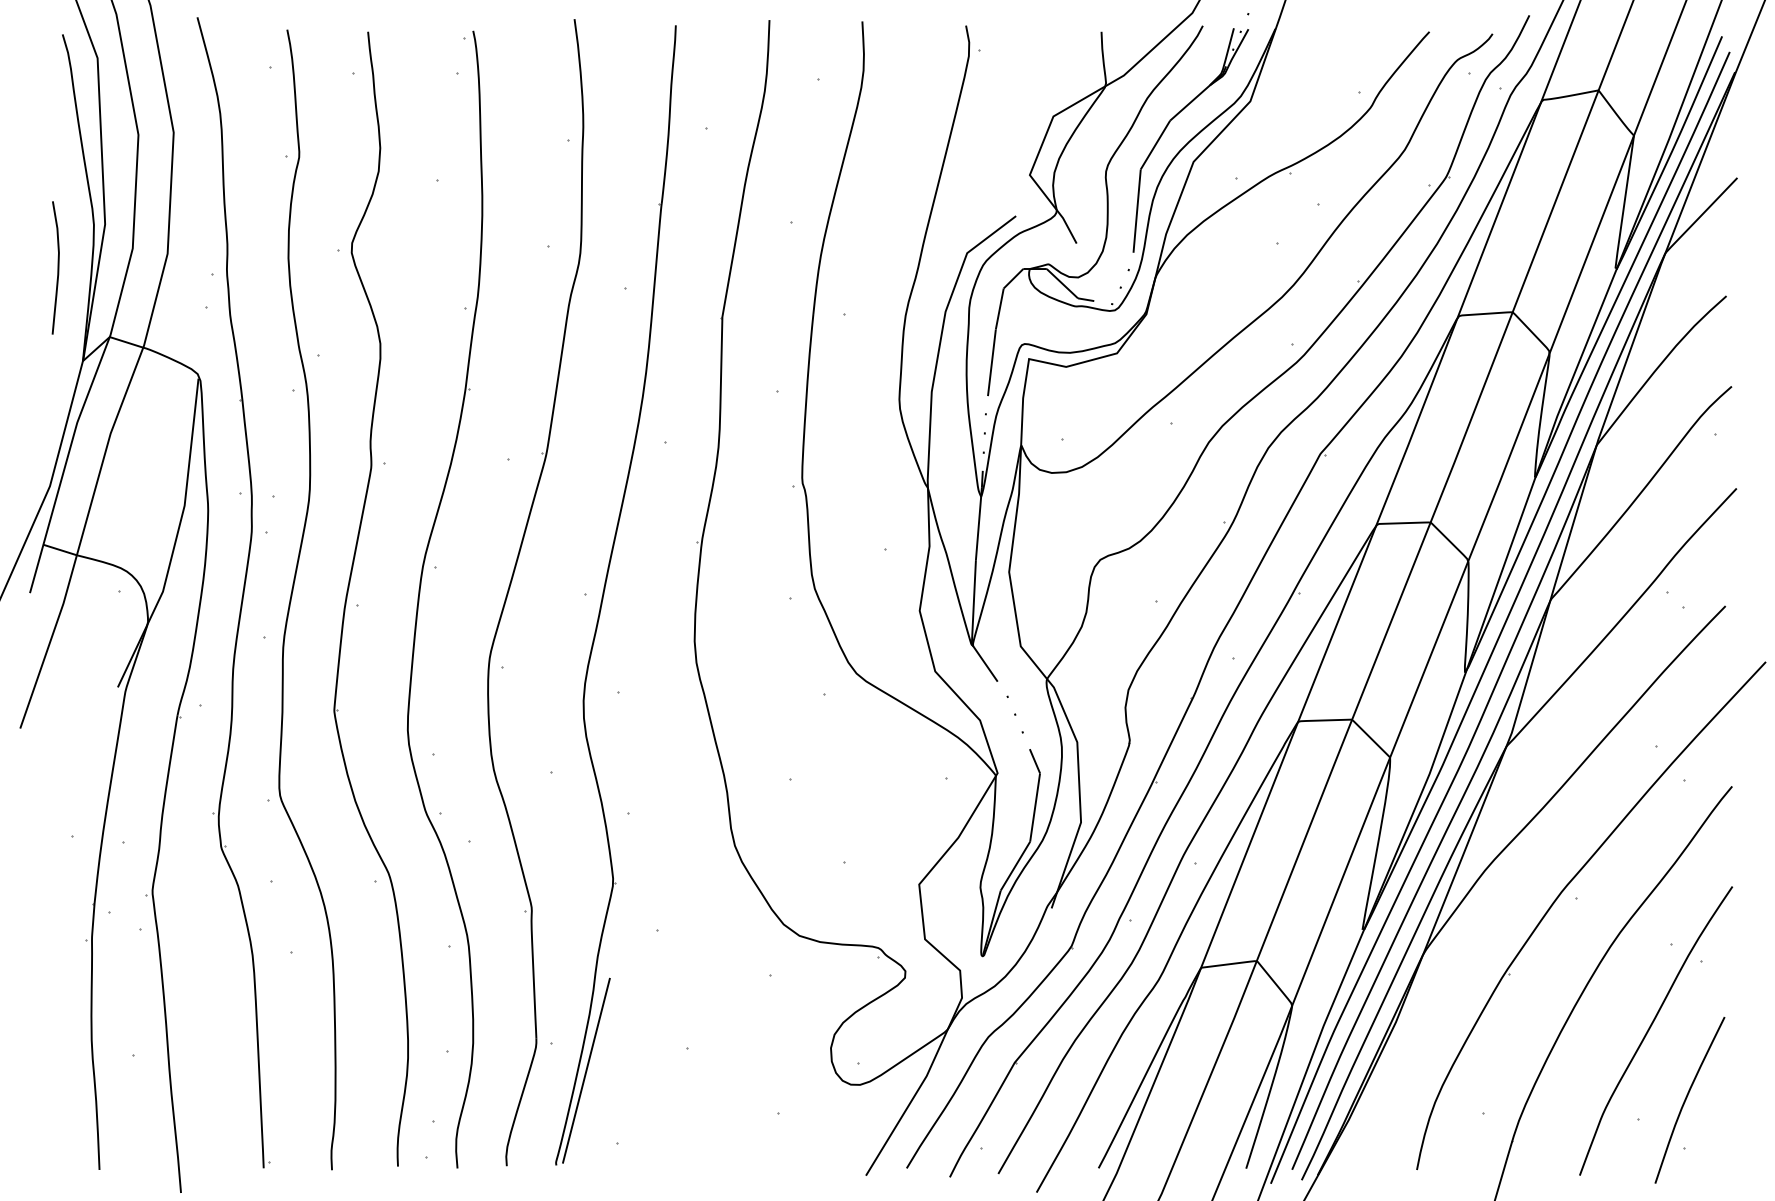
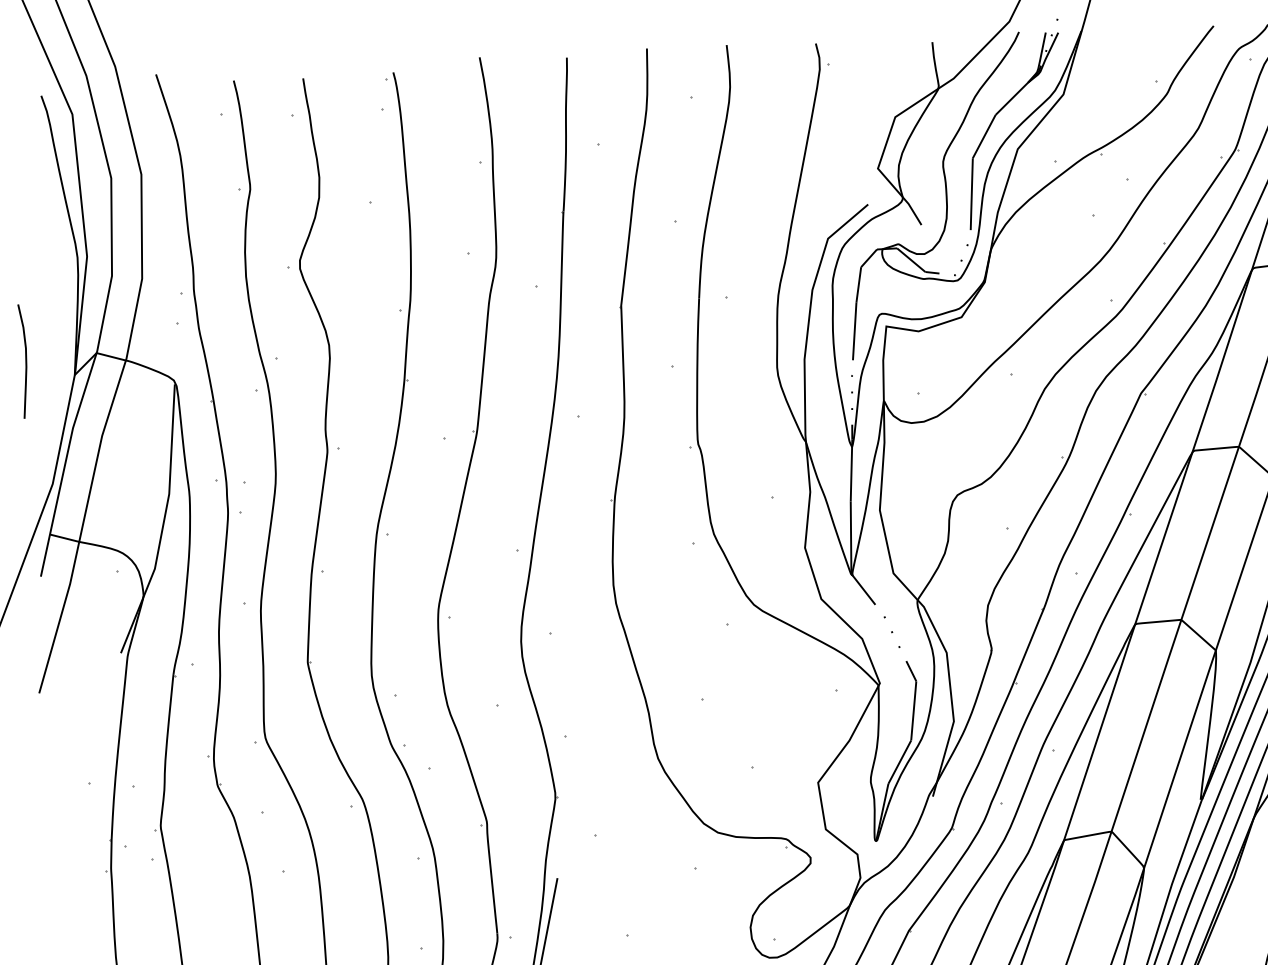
curve: (57, 267) -> (25, 361), moved

